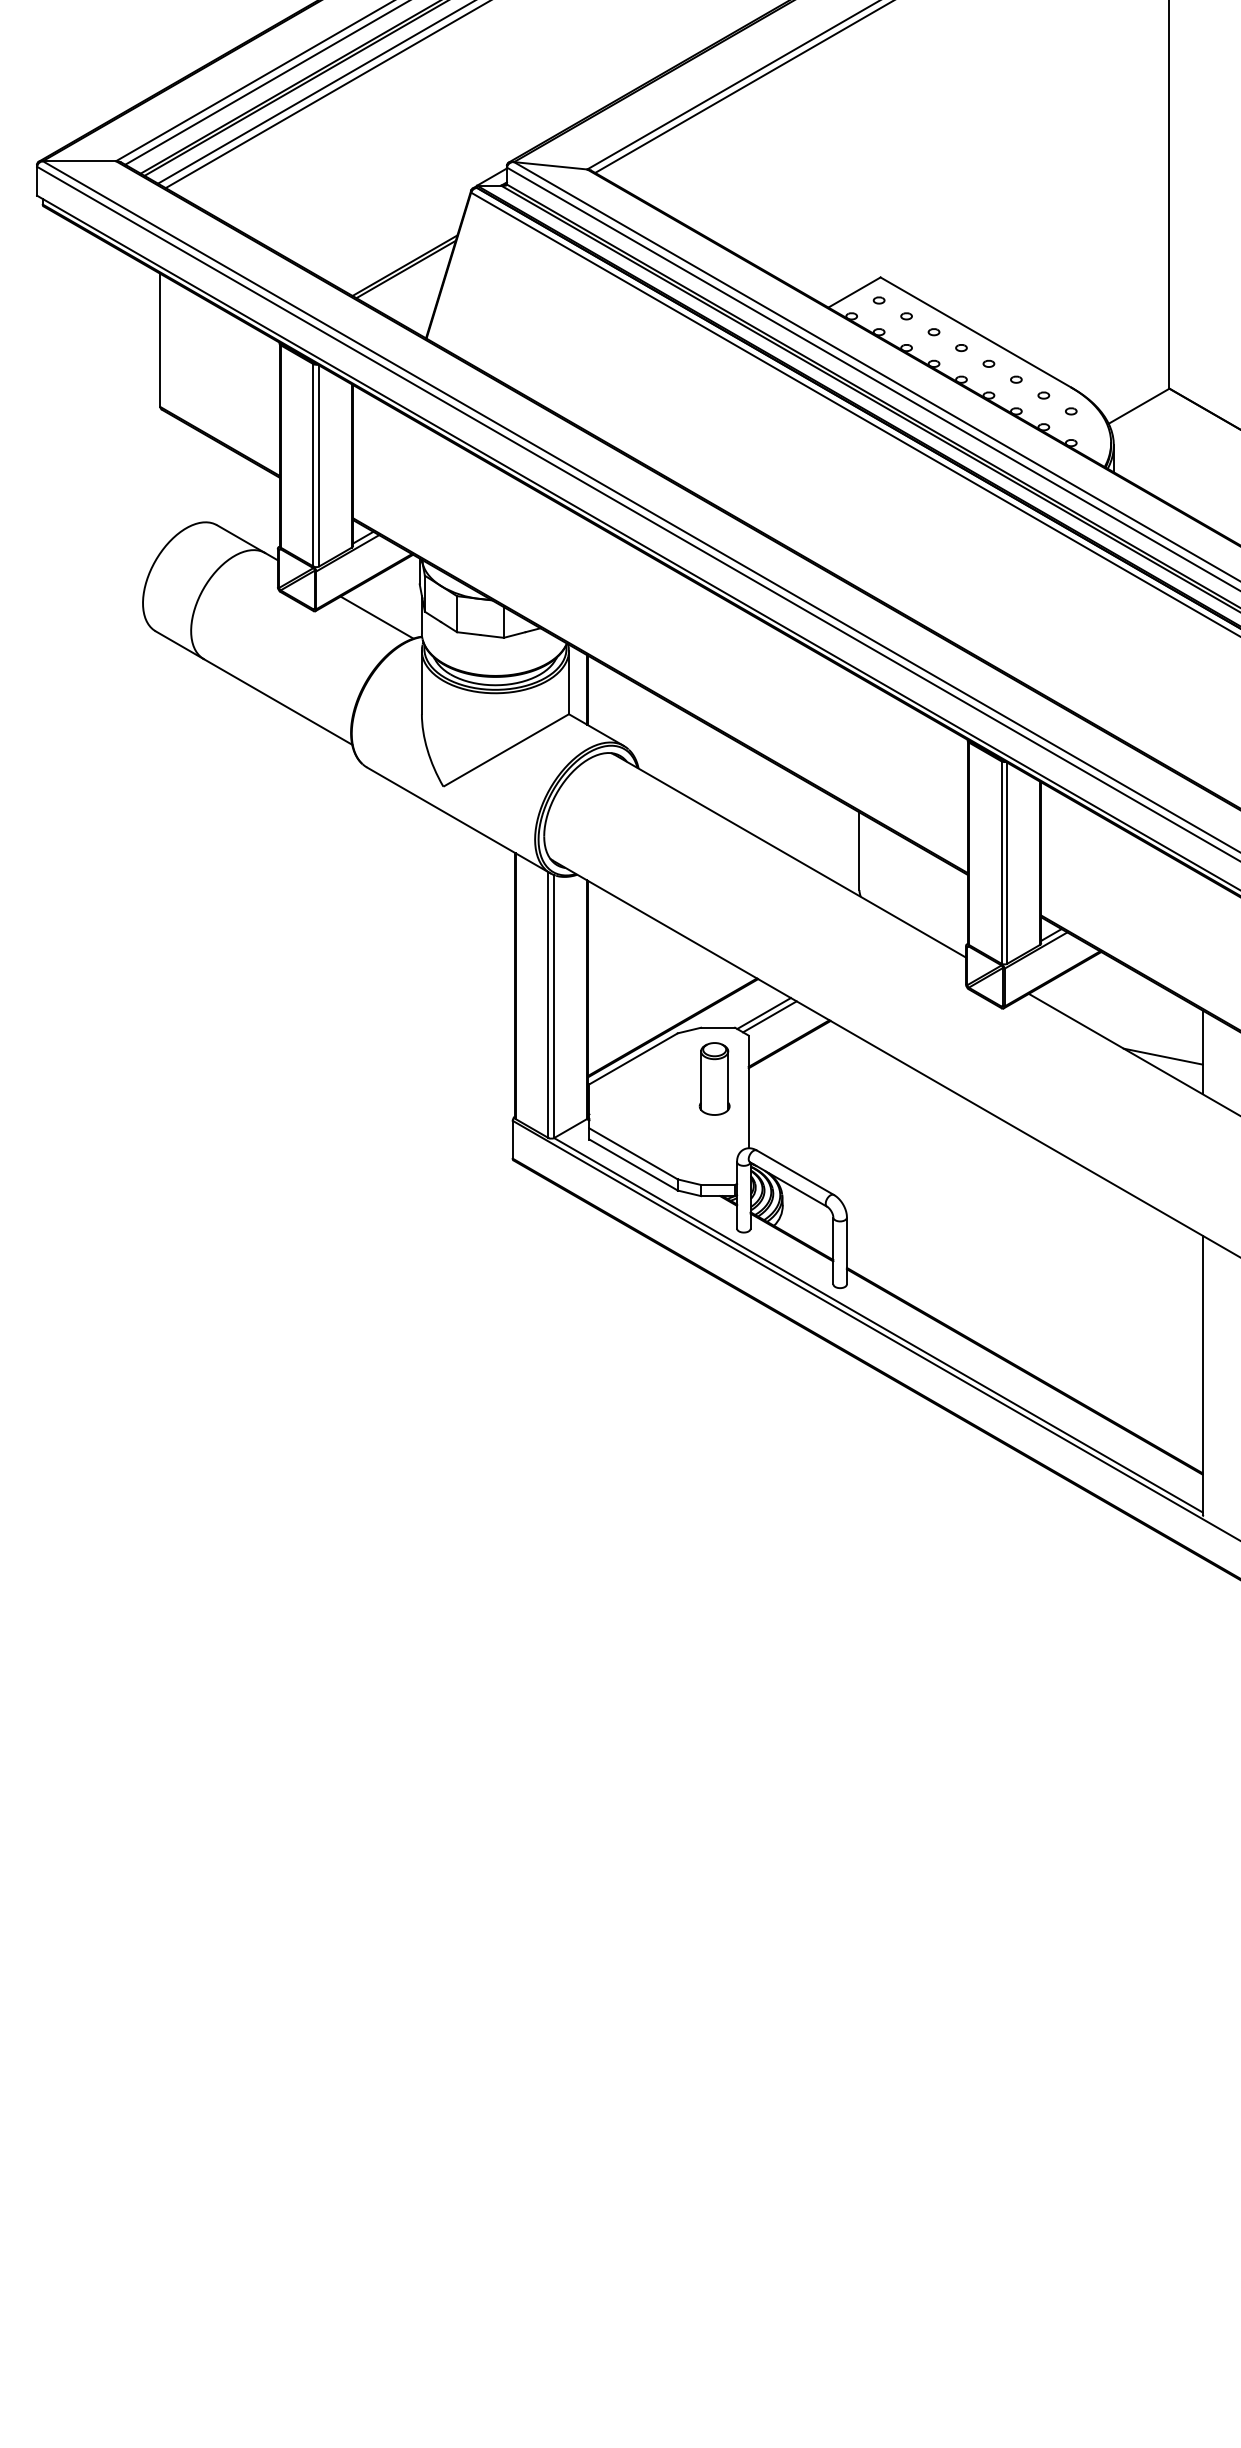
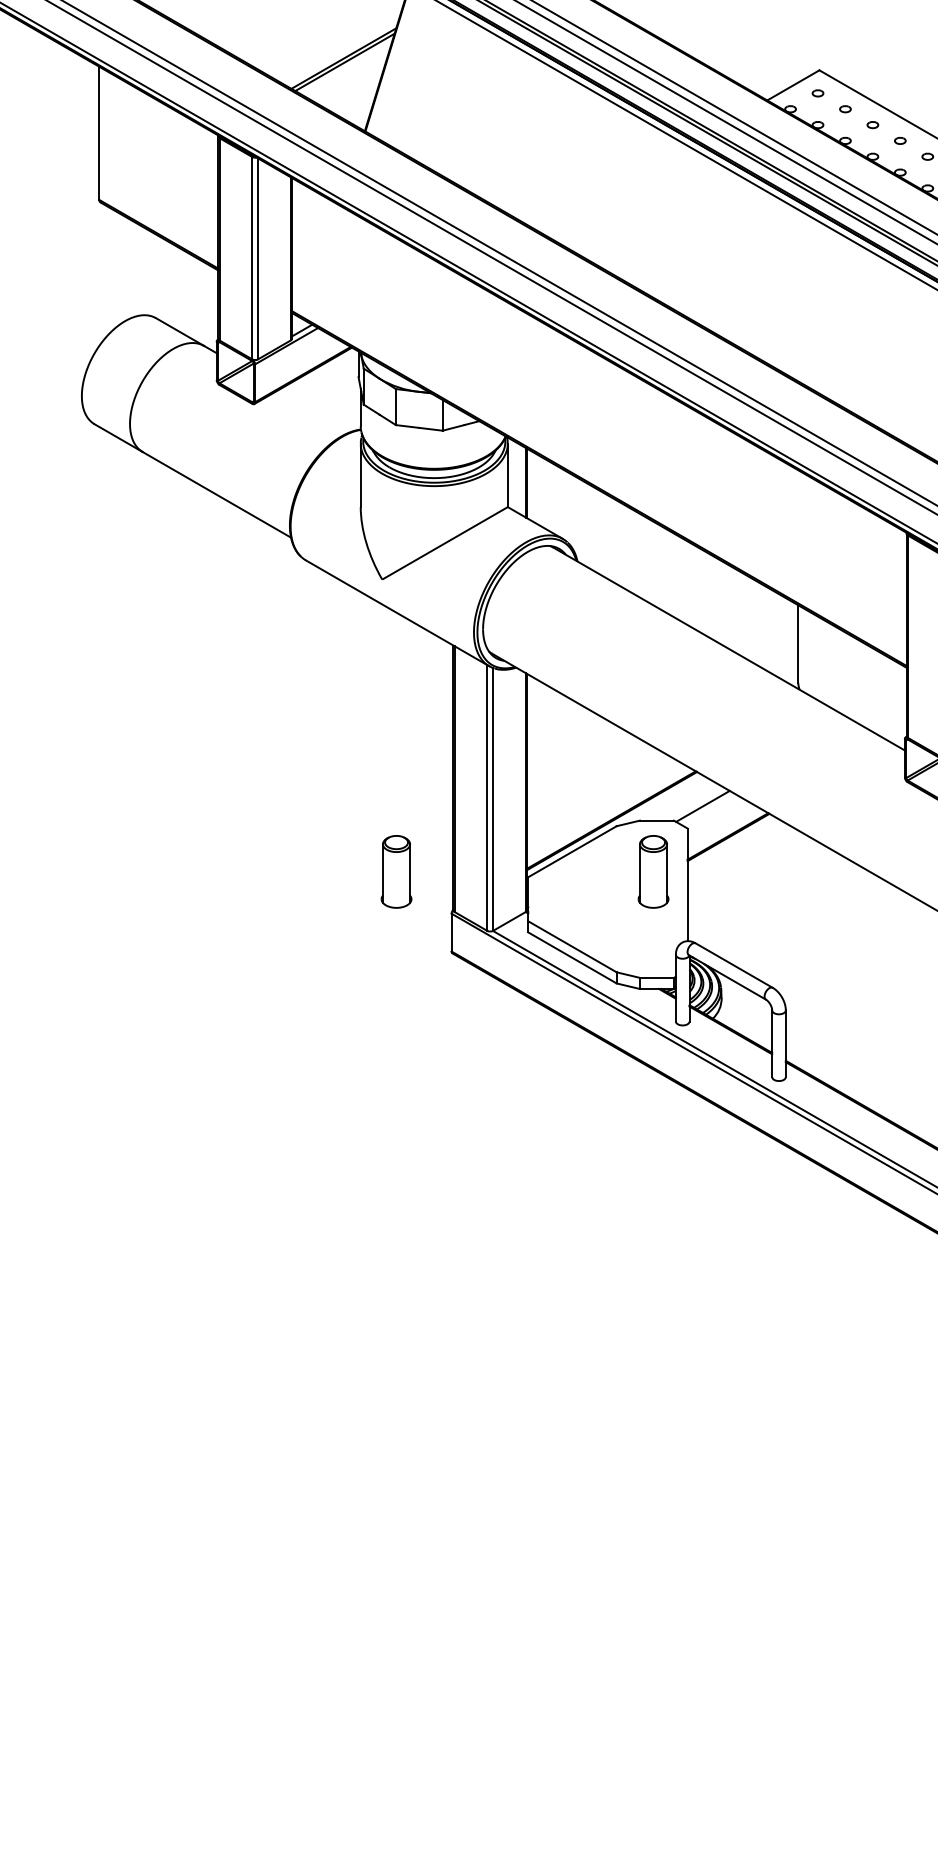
line: (376, 617) -> (315, 410), removed
line: (769, 1016) -> (708, 809), removed
part: (457, 1078) -> (396, 871), added

